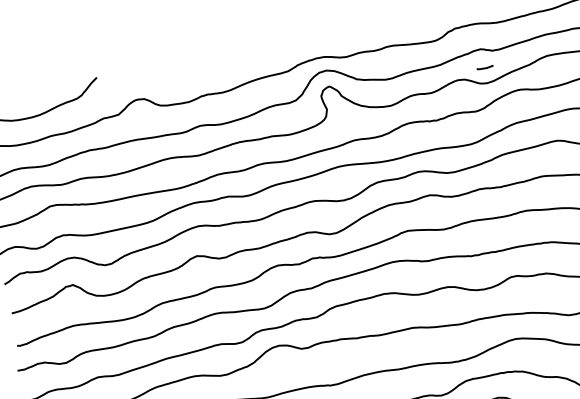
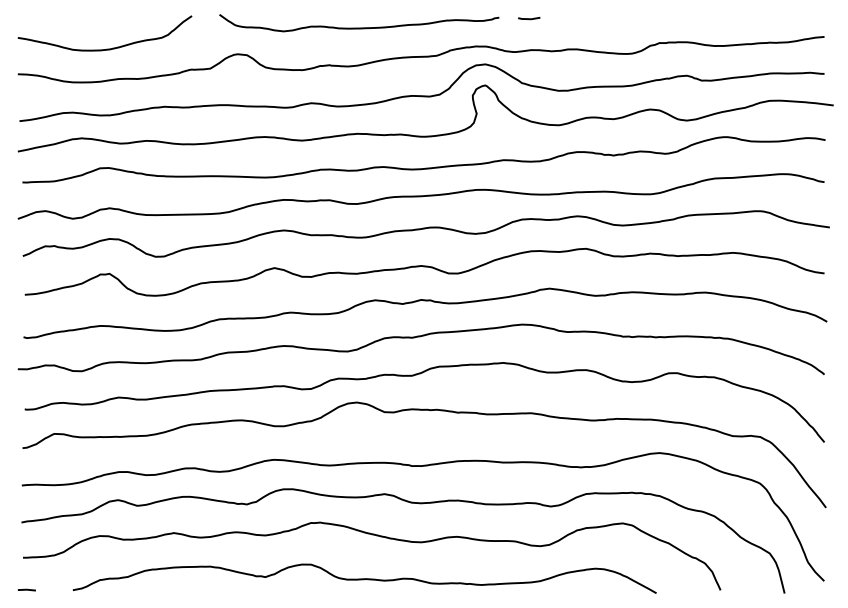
curve: (225, 61) -> (359, 27), added
line: (485, 67) -> (529, 18), moved

